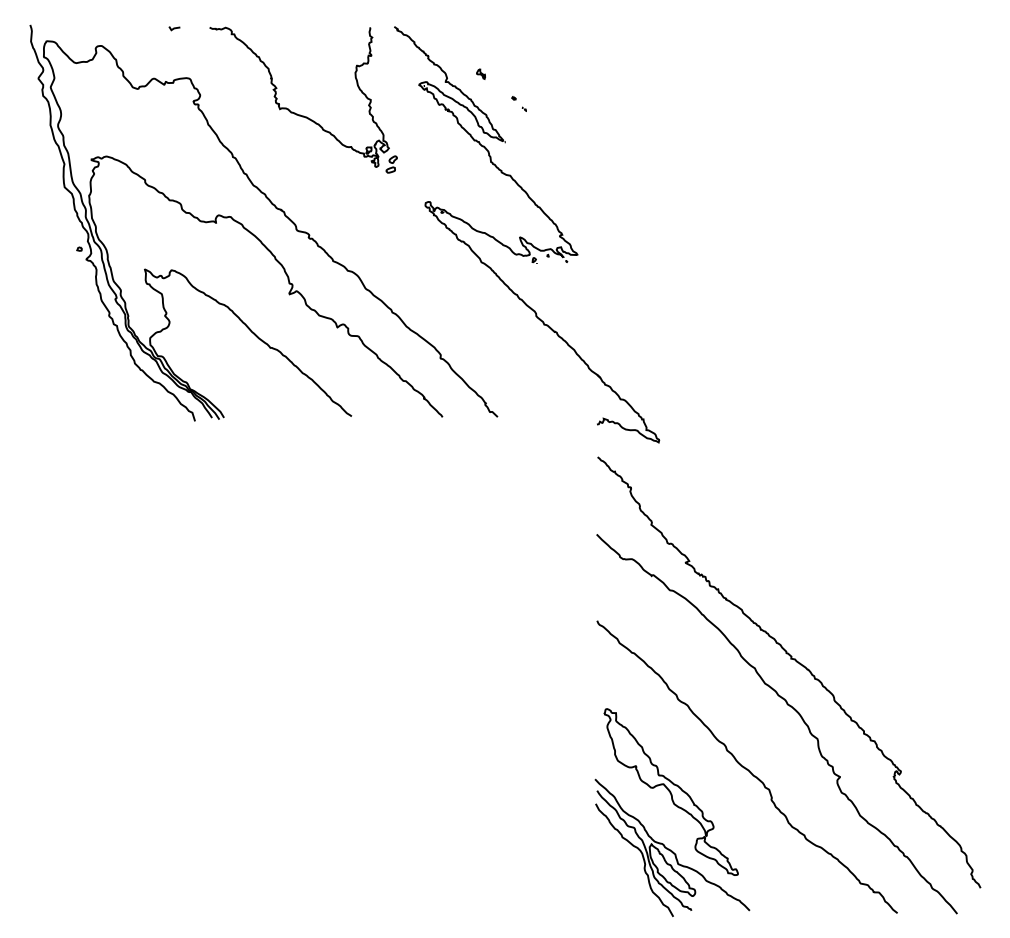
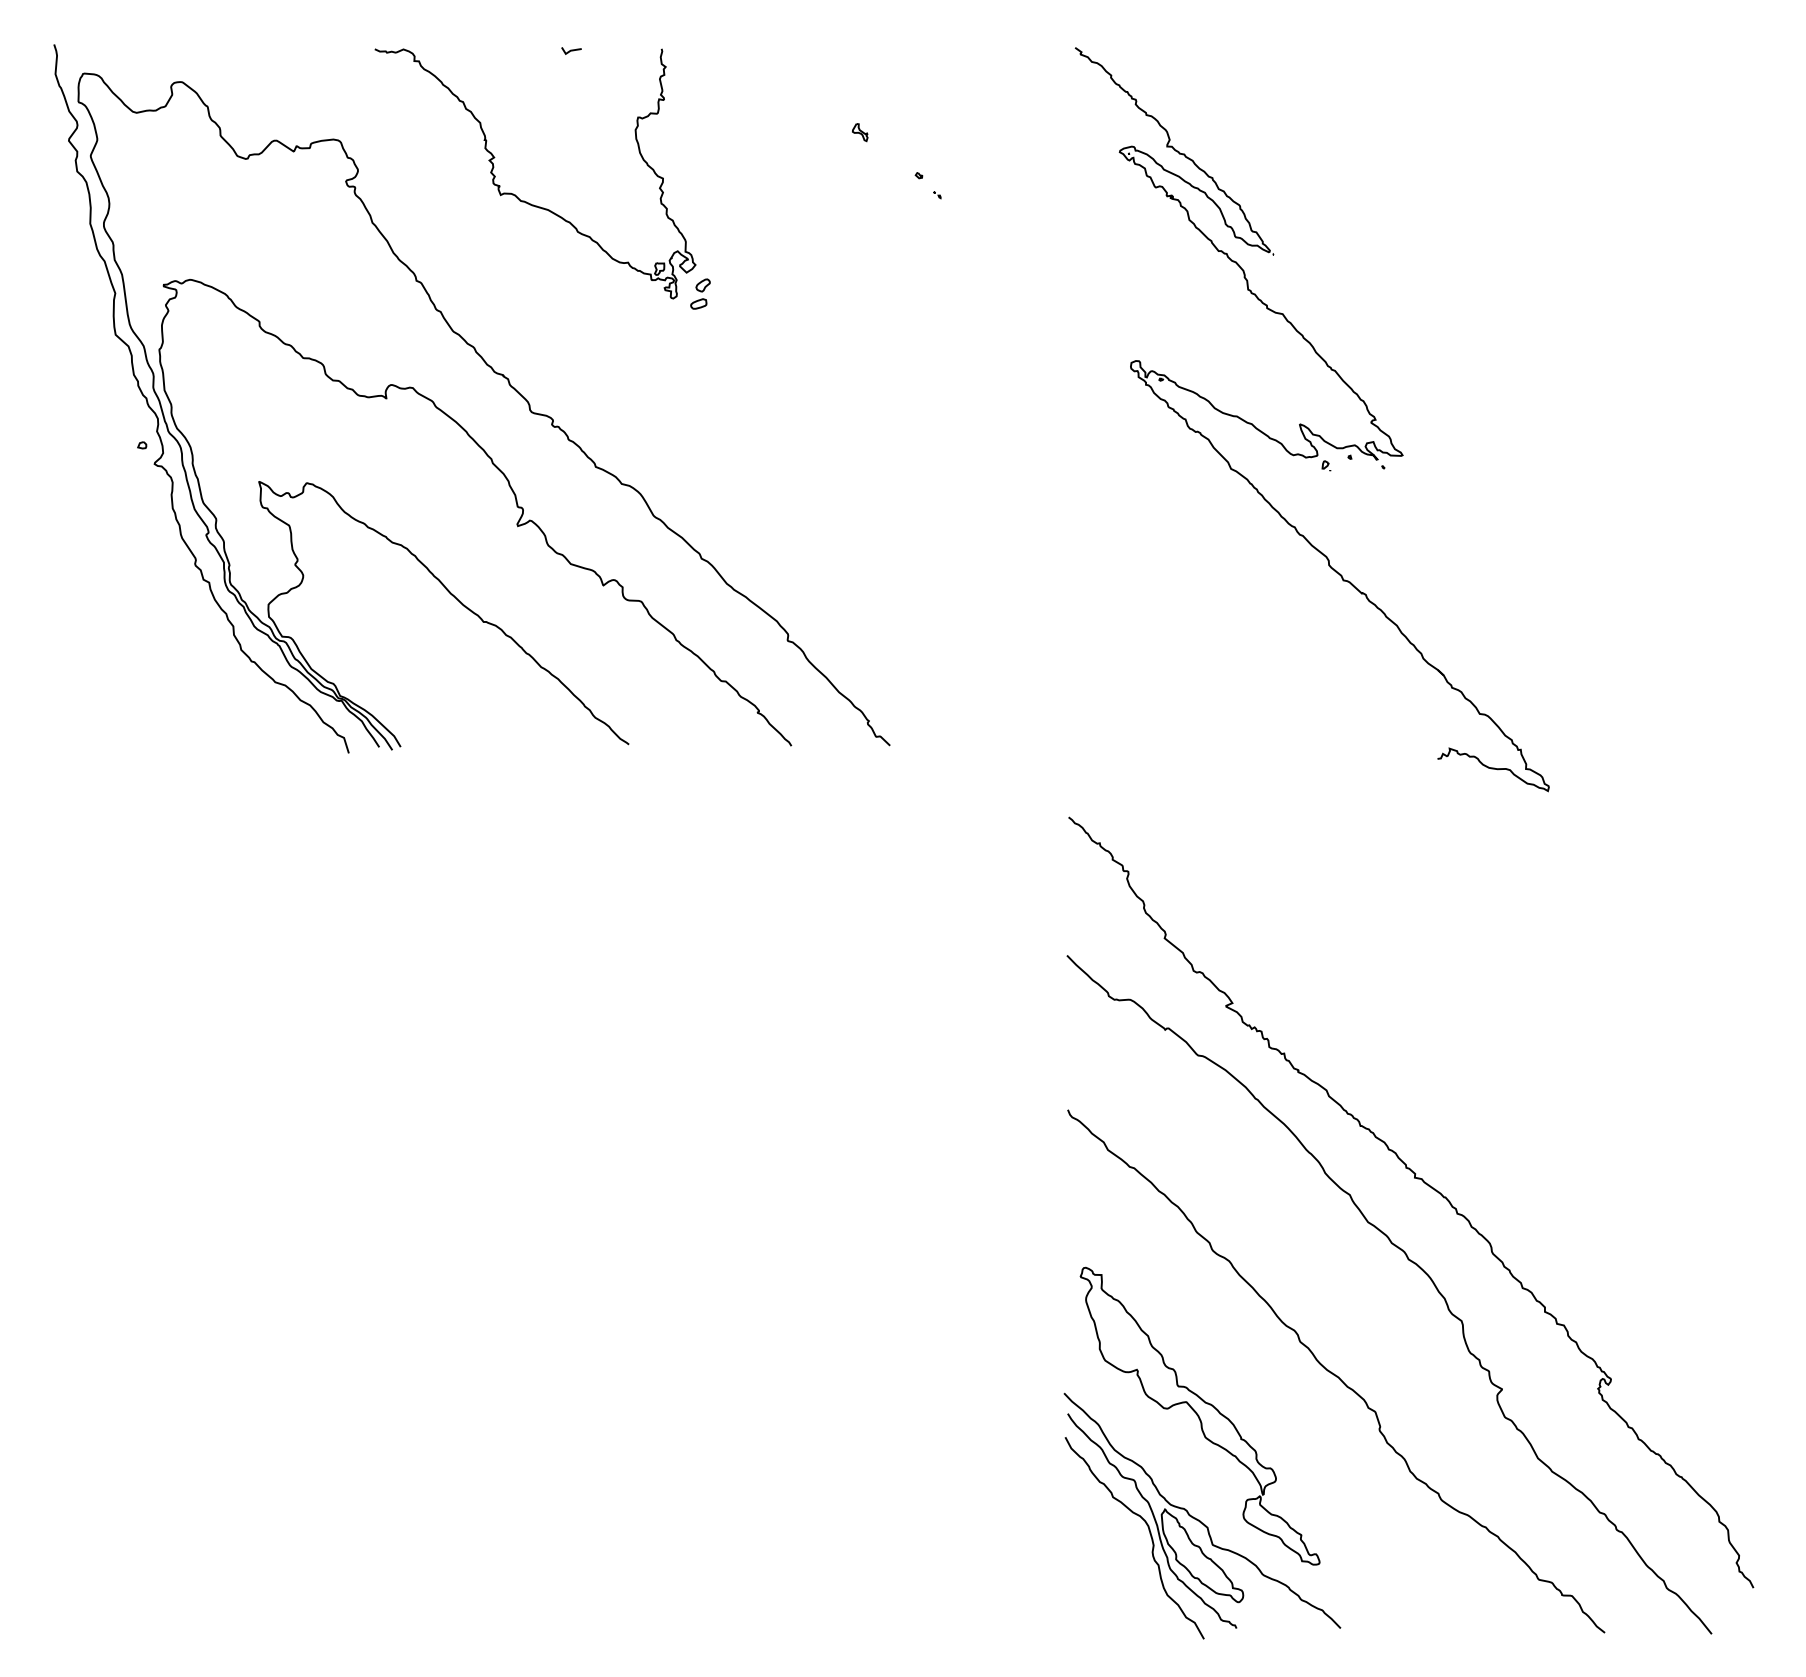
line: (174, 28) -> (571, 50), moved
part: (527, 234) -> (1313, 419), moved

